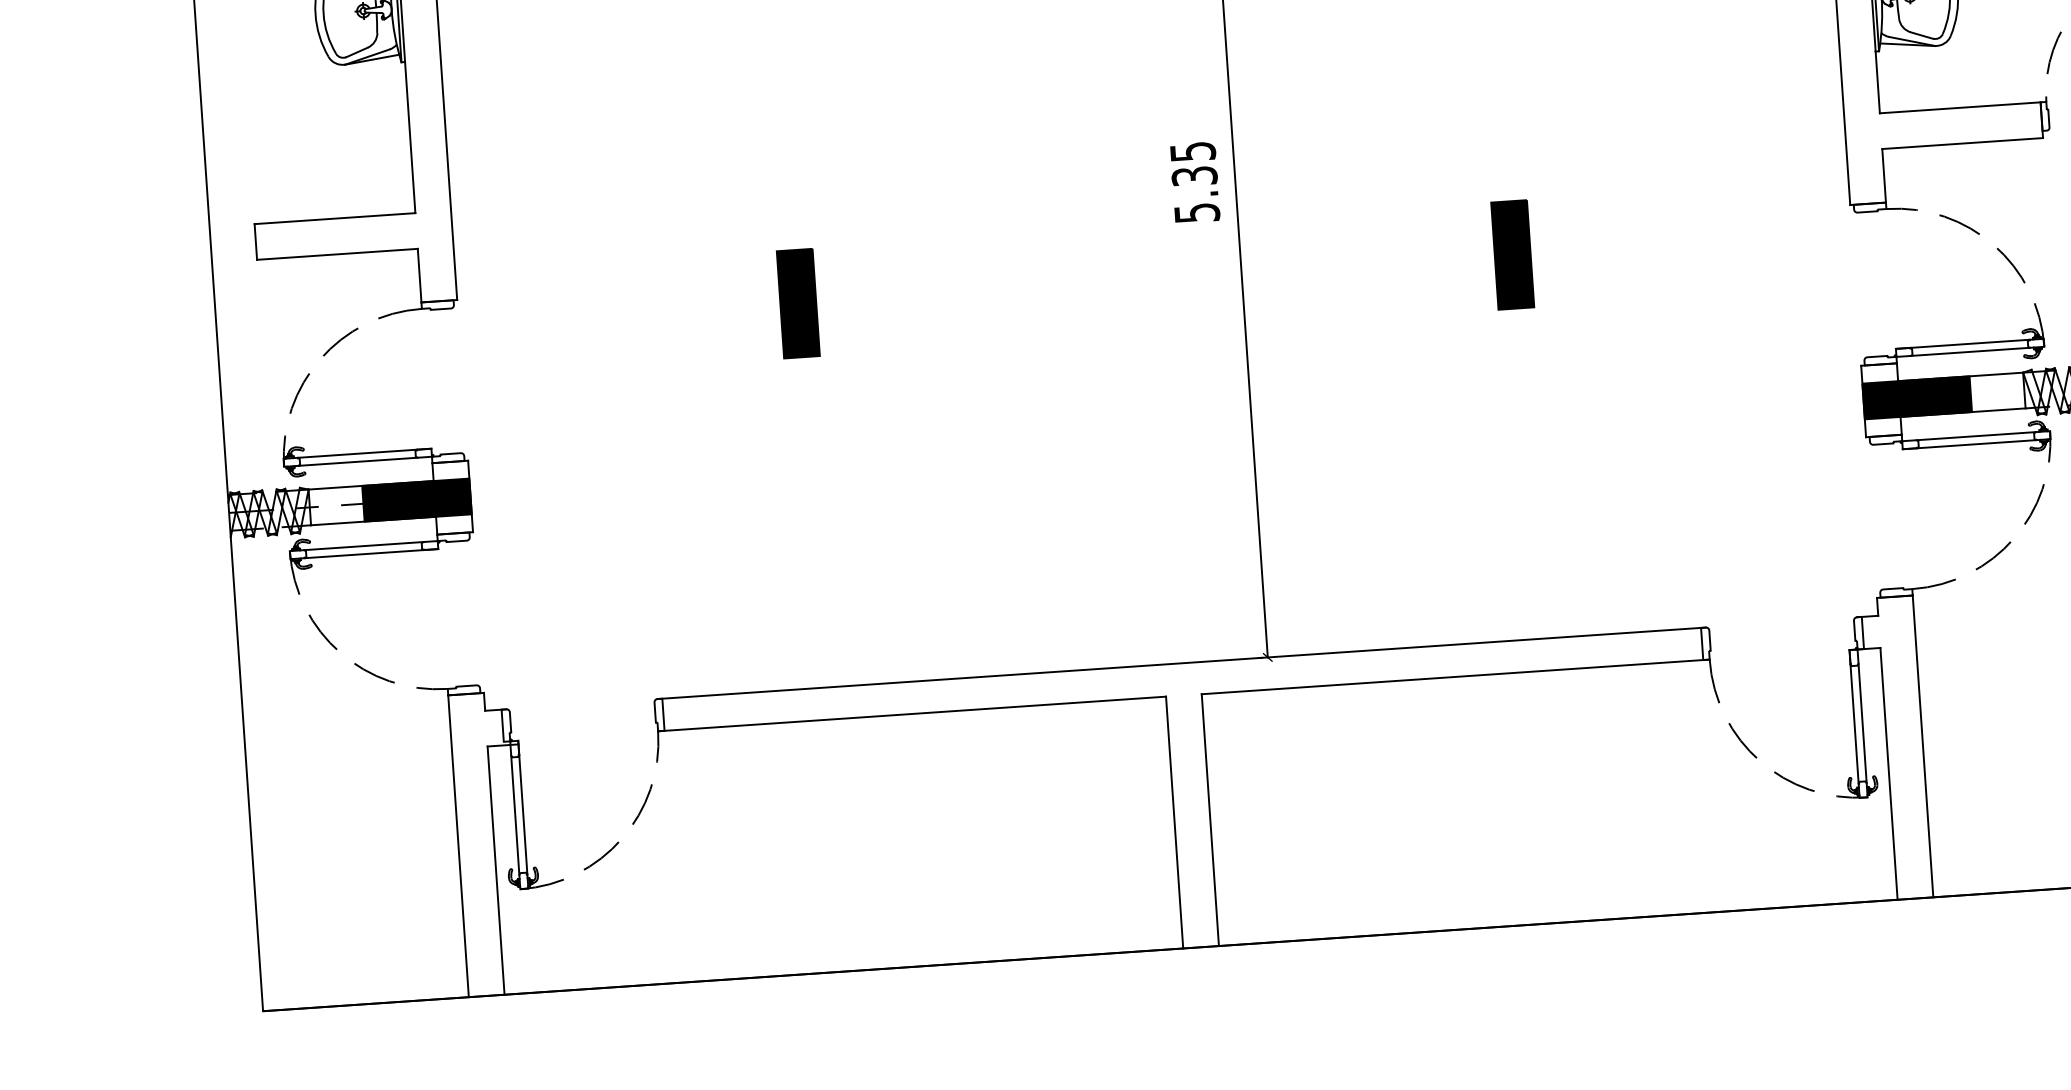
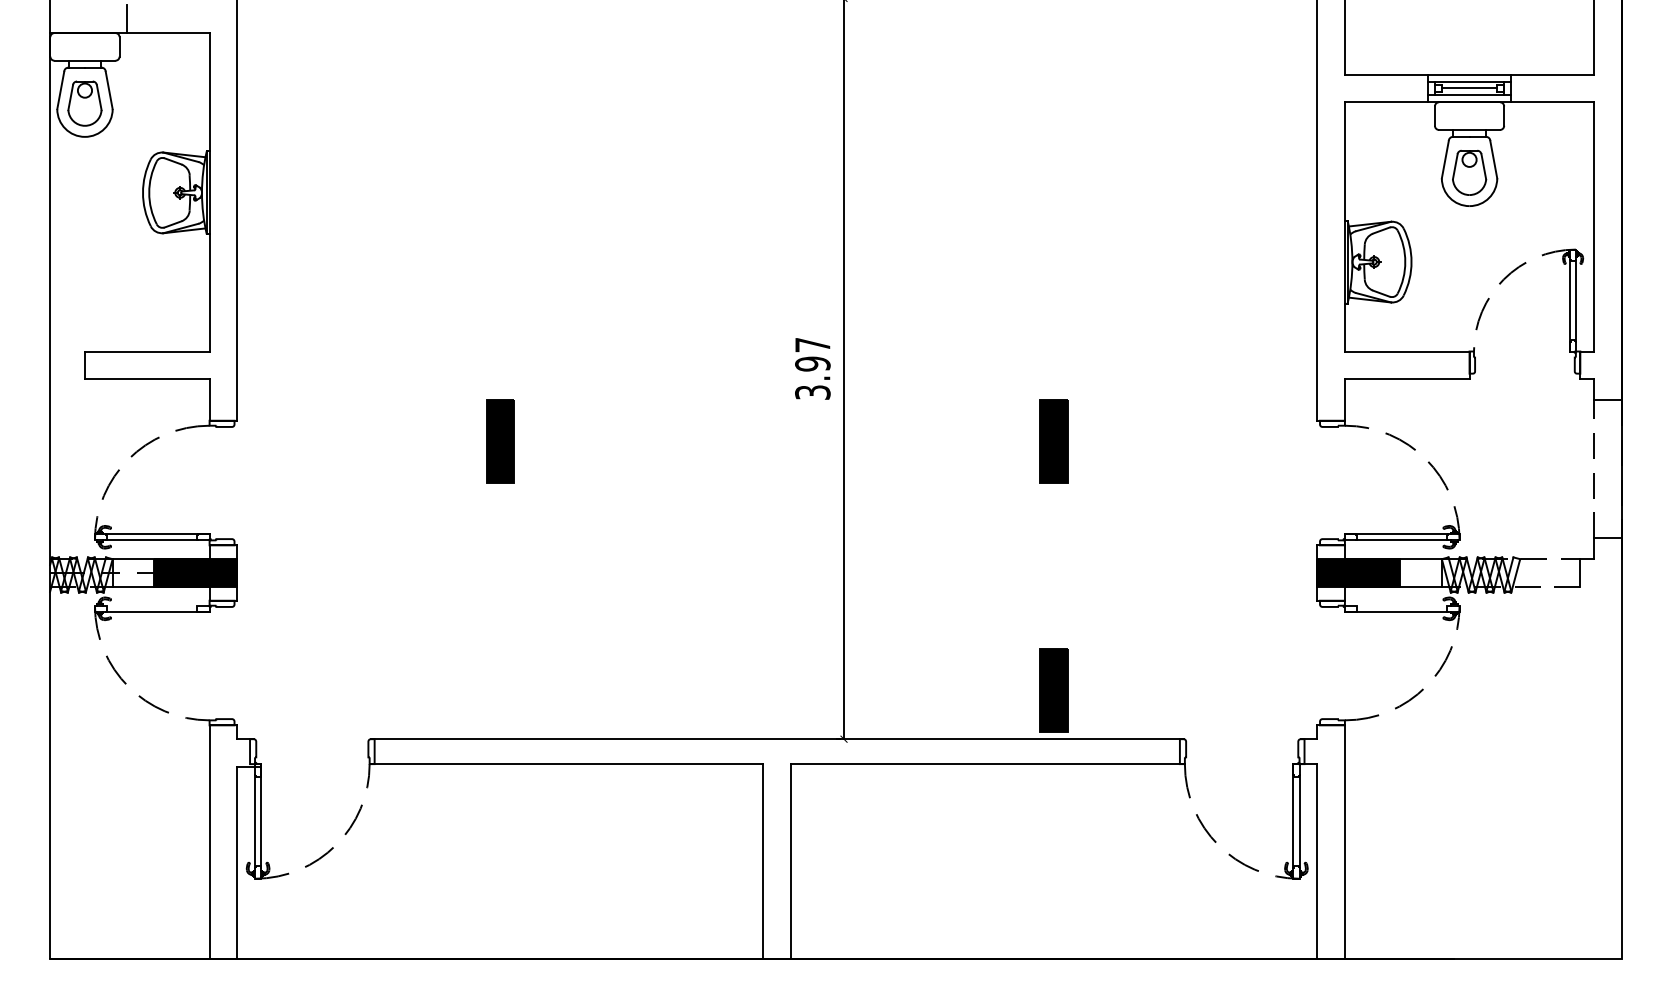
text: (1194, 182) -> (812, 368), 5.35 -> 3.97
line: (1976, 435) -> (1402, 605), removed
line: (364, 545) -> (152, 605), removed
part: (1533, 576) -> (1053, 690), added

